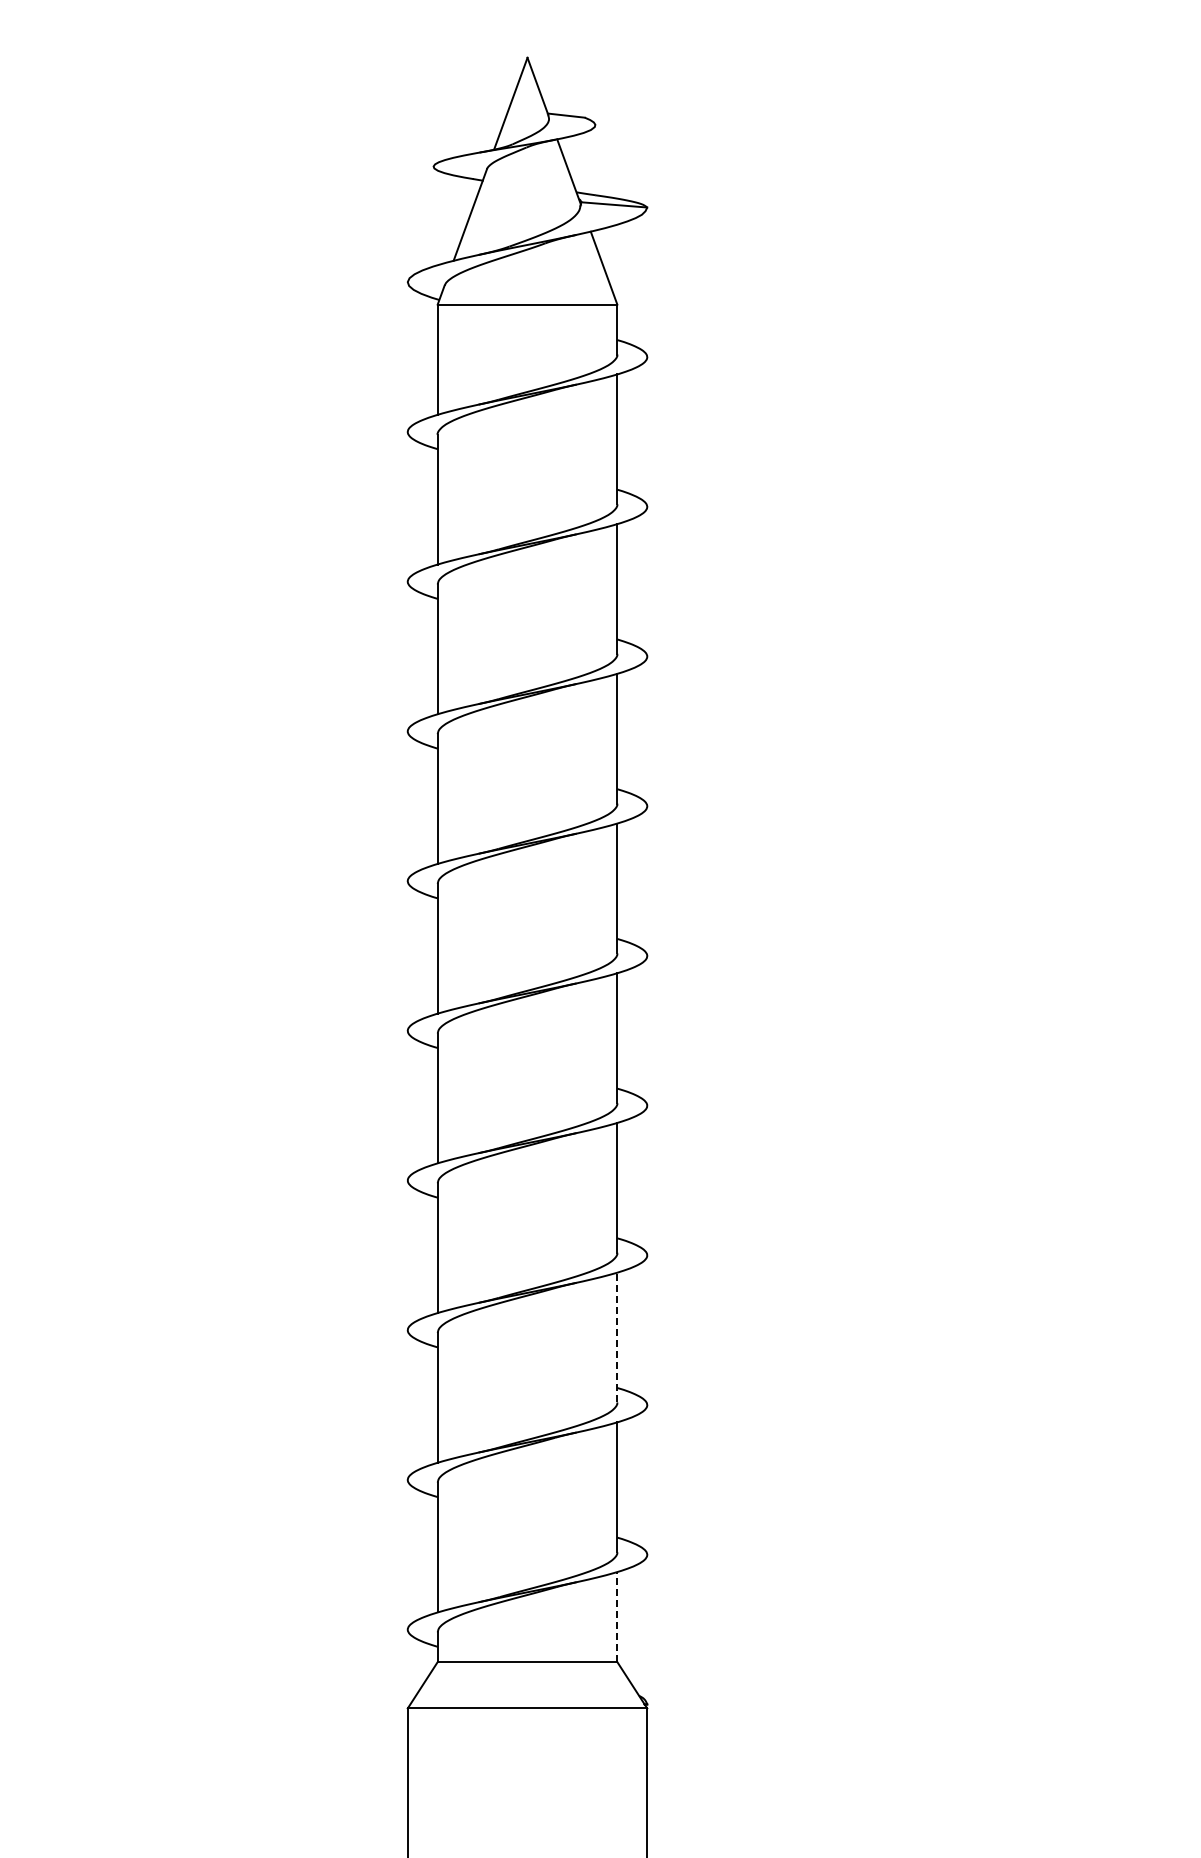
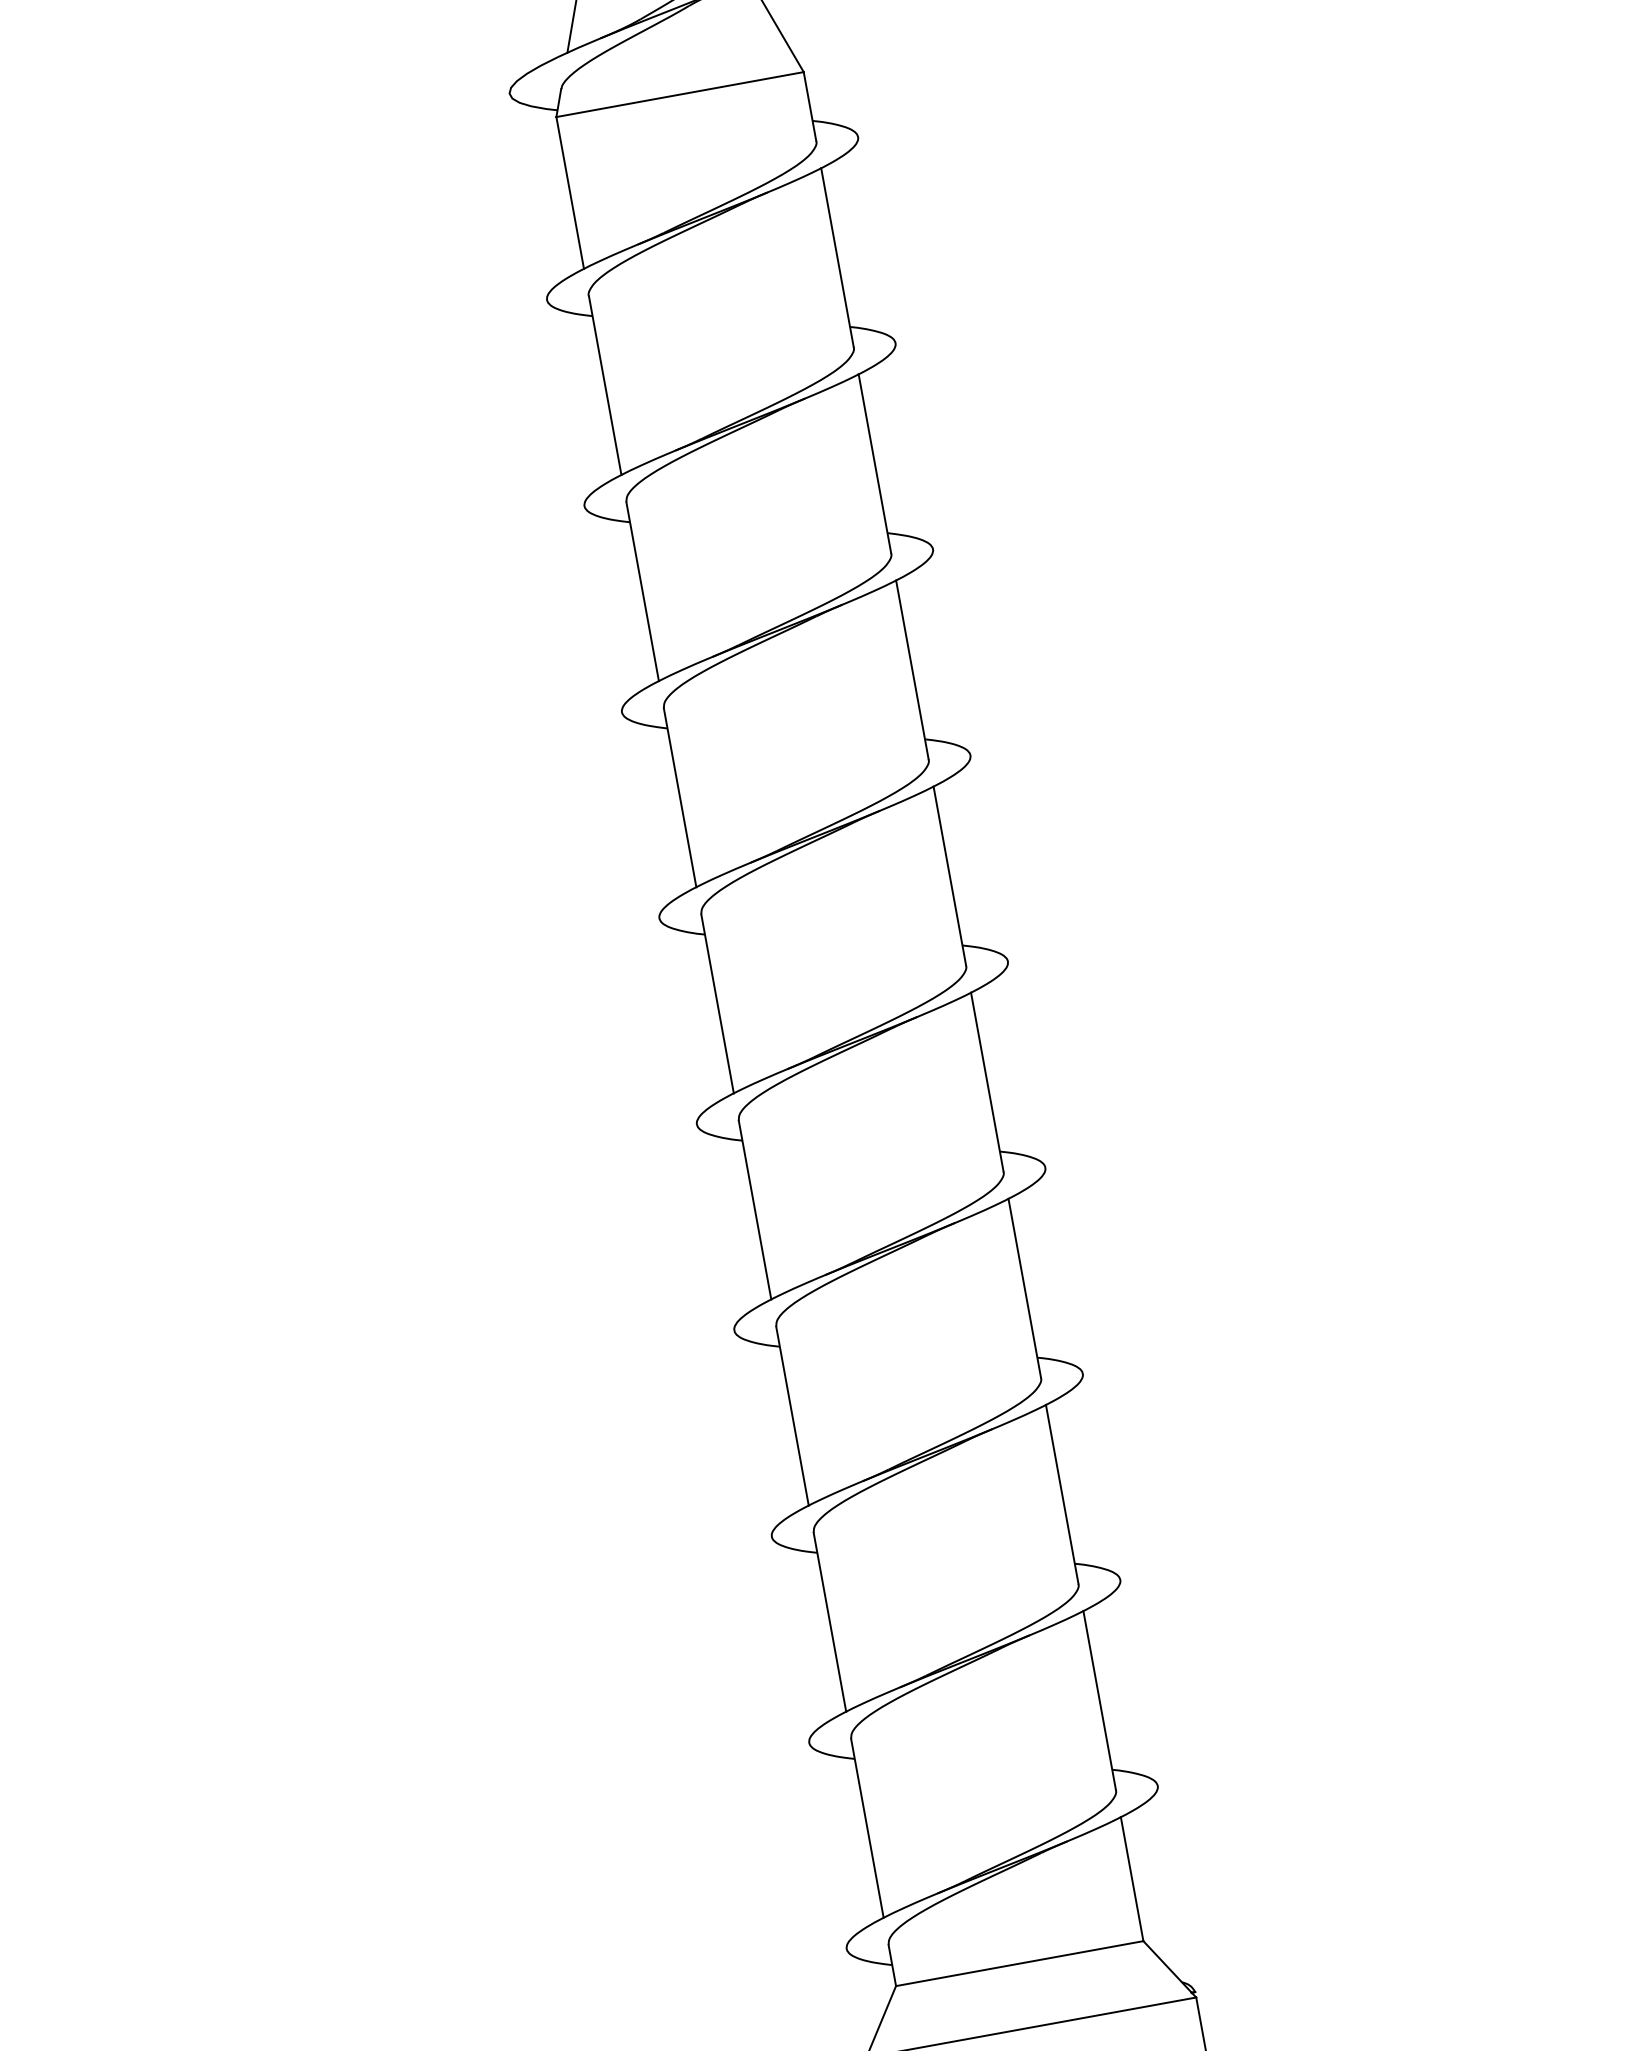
line: (617, 1337) -> (1062, 1494), dashed -> solid
line: (617, 1616) -> (1132, 1878), dashed -> solid

